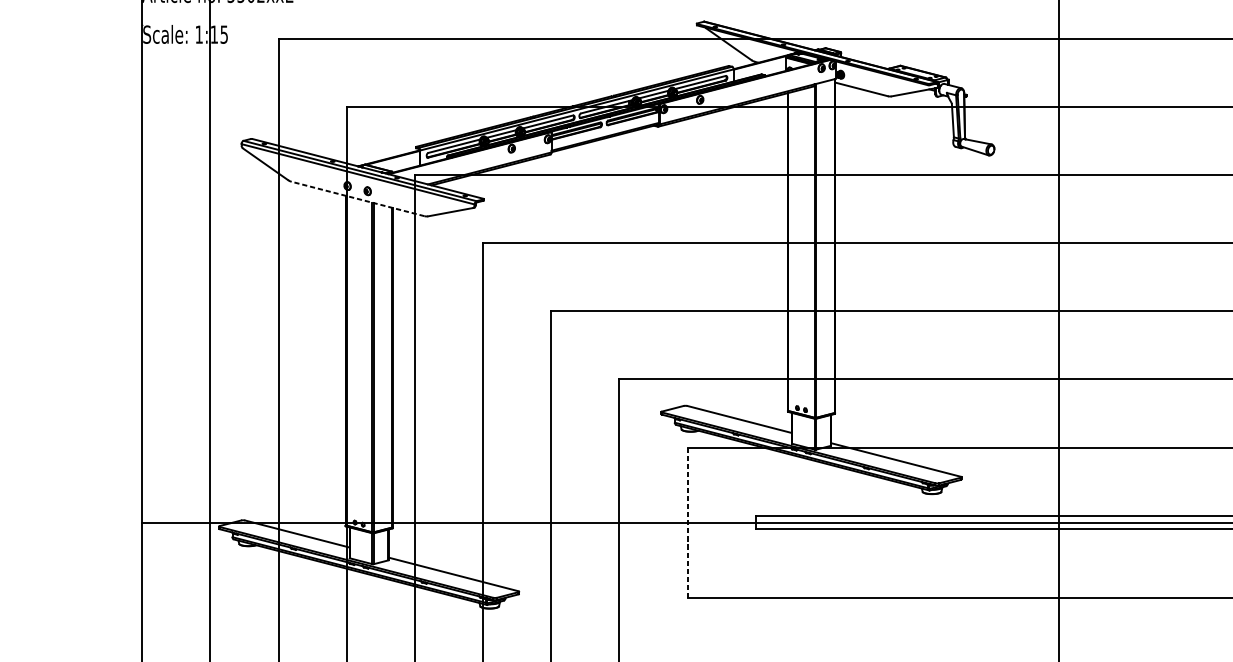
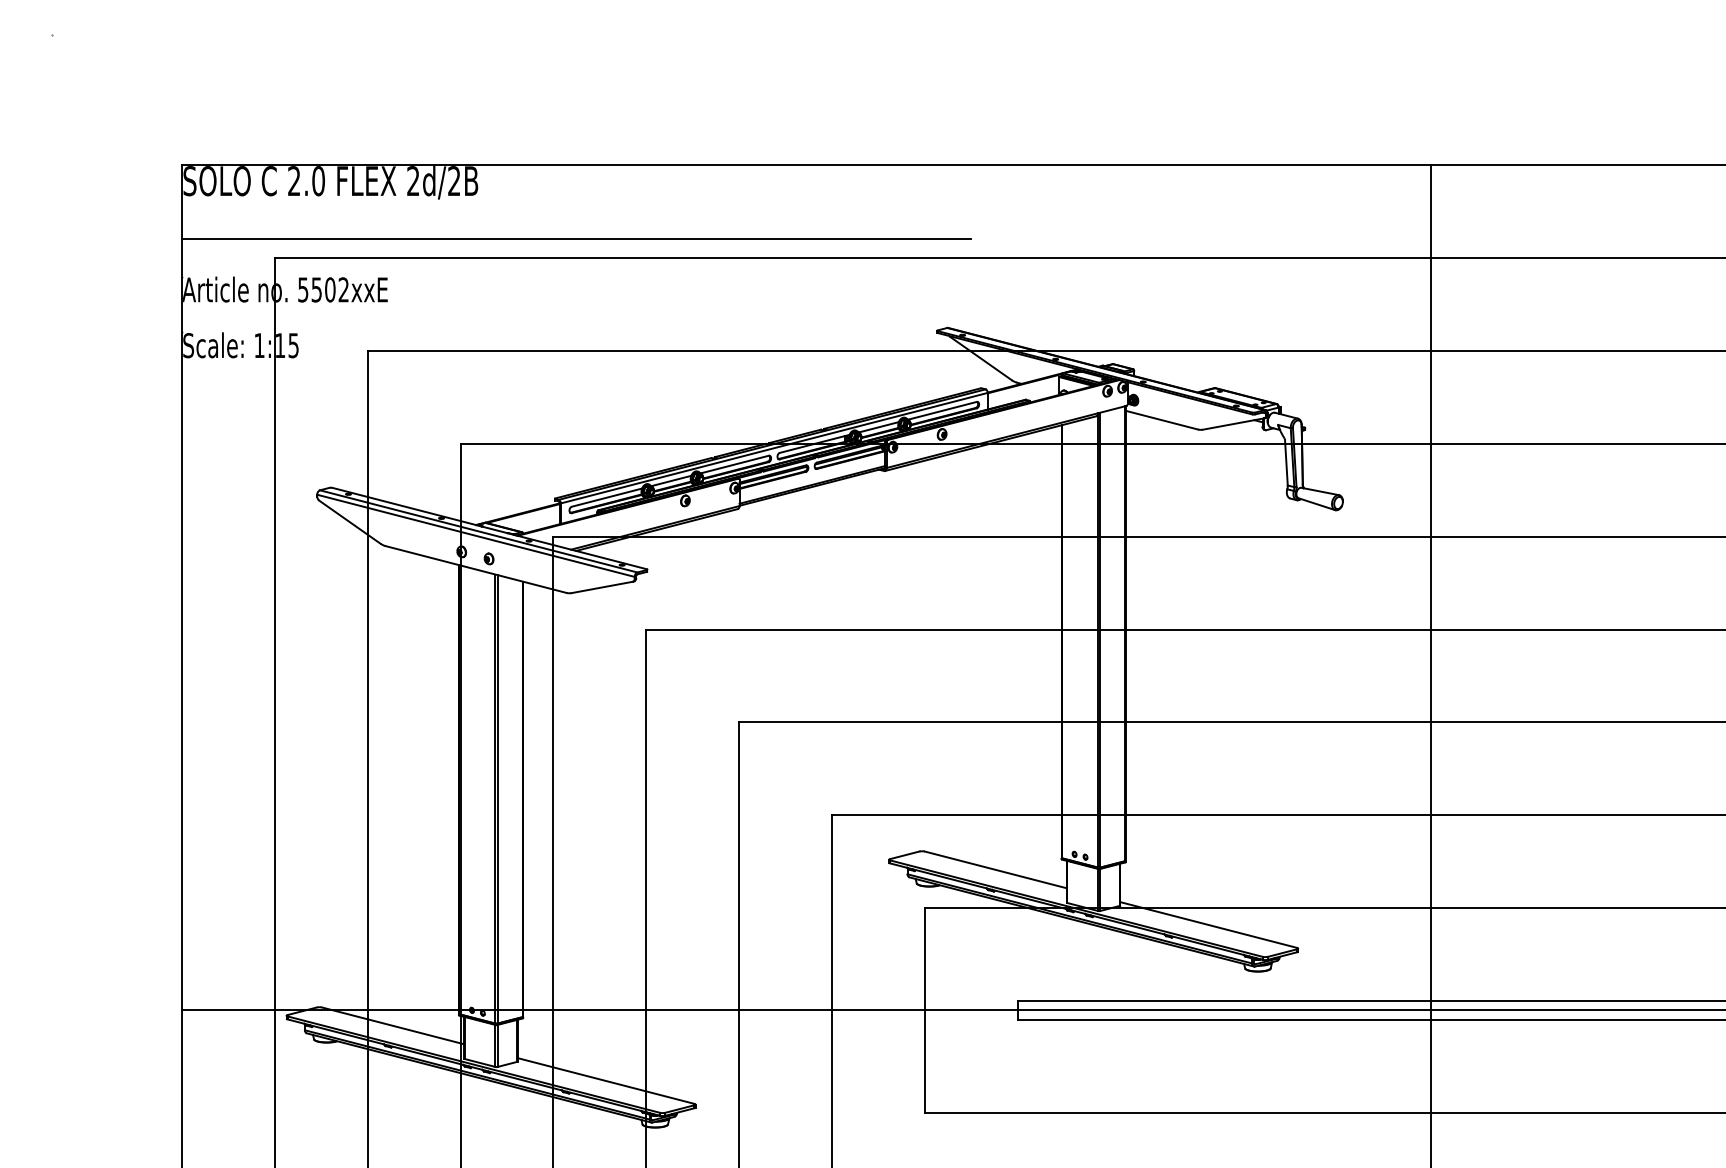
line: (357, 198) -> (475, 569), dashed -> solid
line: (687, 522) -> (924, 1010), dashed -> solid

